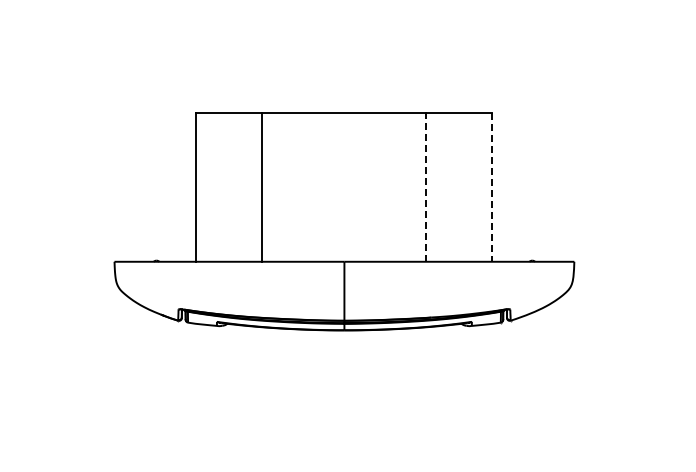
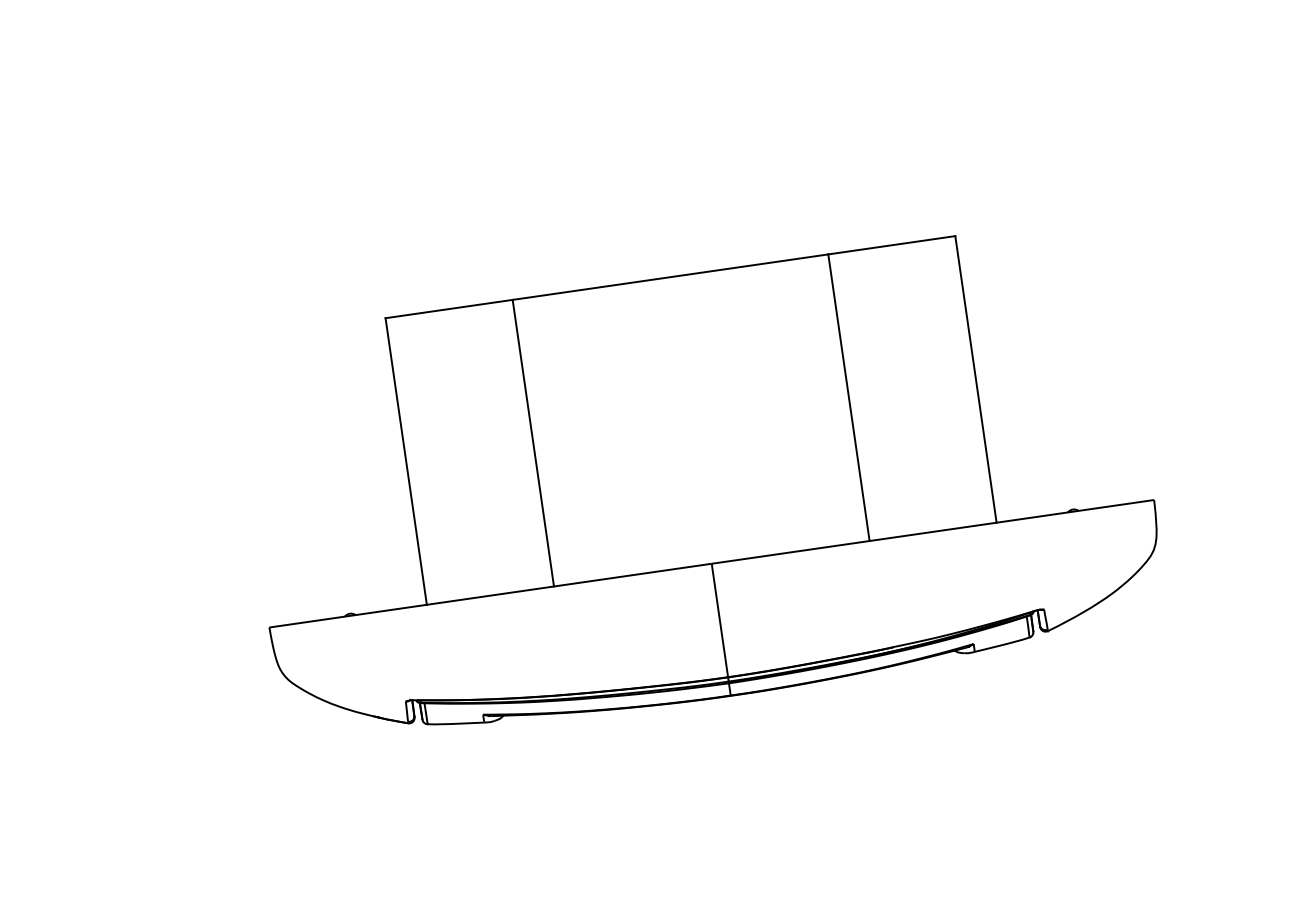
line: (426, 186) -> (848, 396), dashed -> solid
line: (492, 187) -> (976, 379), dashed -> solid

